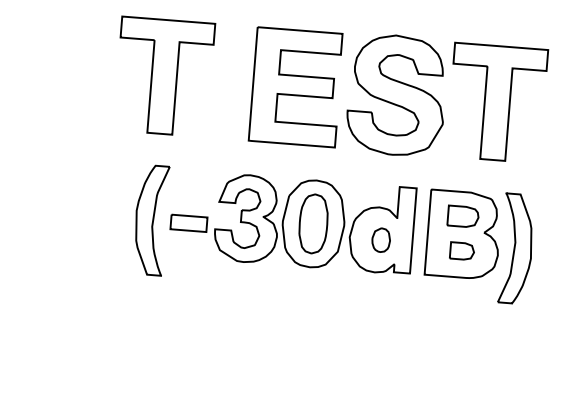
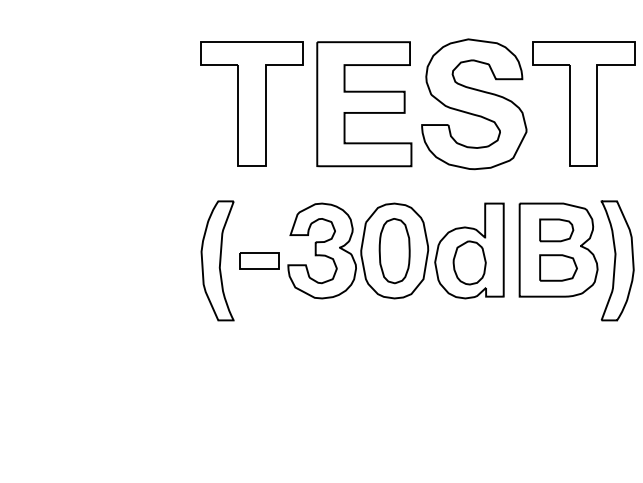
part: (163, 76) -> (251, 103), moved
part: (381, 239) -> (469, 262), size x1.67
part: (462, 250) -> (558, 267), size x1.43

